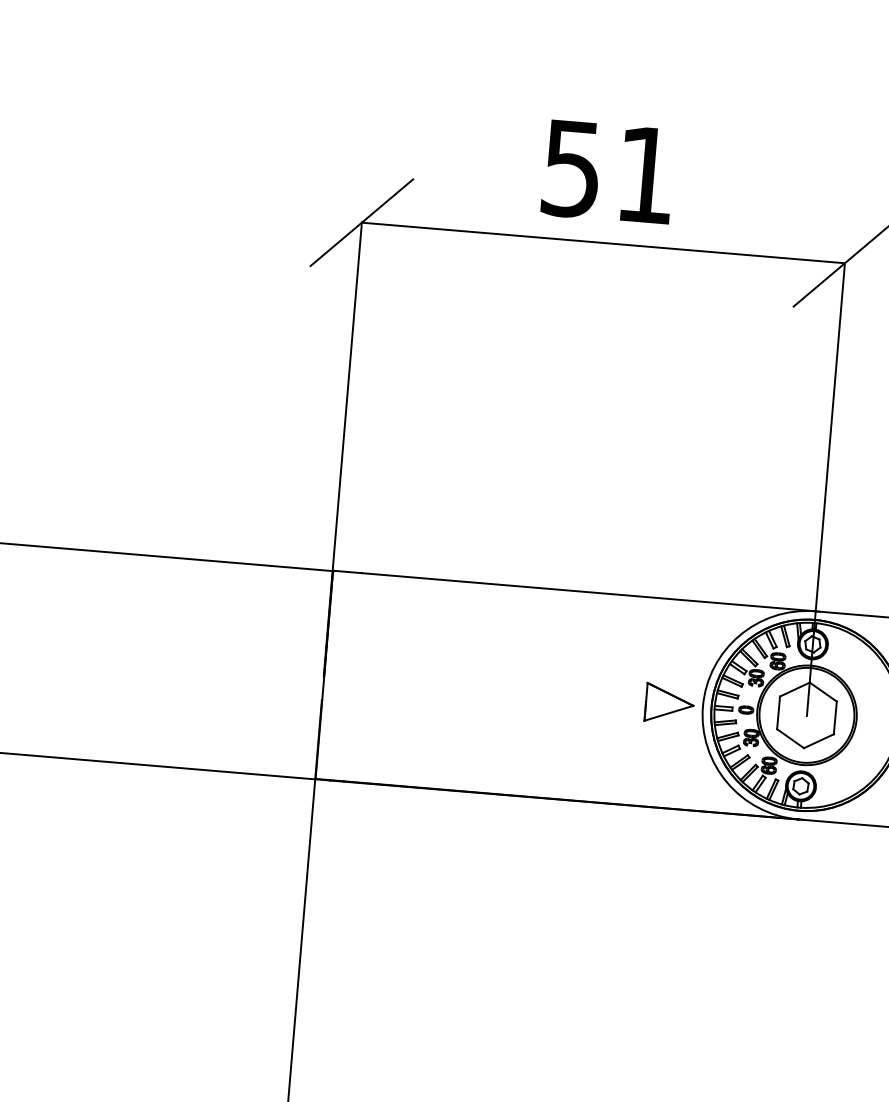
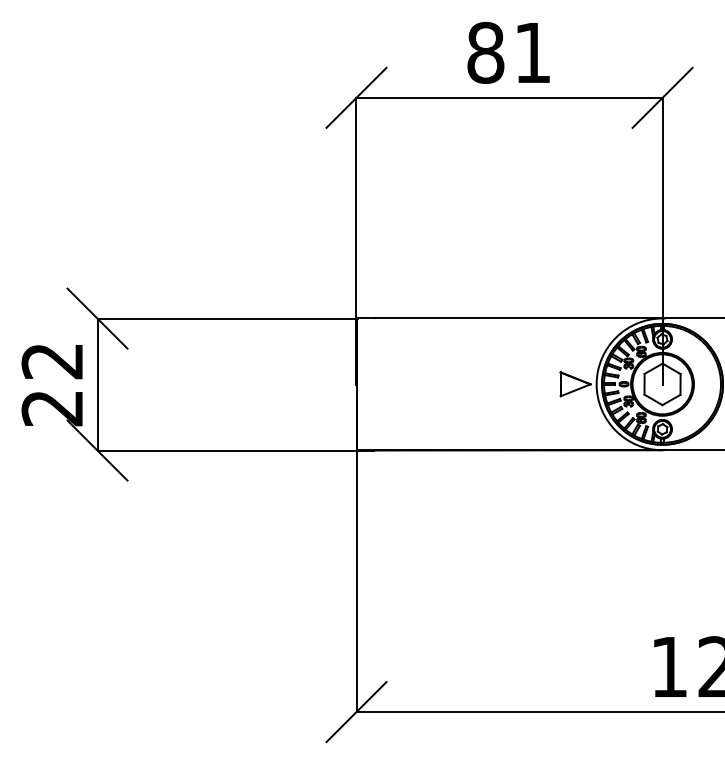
text: (571, 168) -> (485, 52), 51 -> 81

